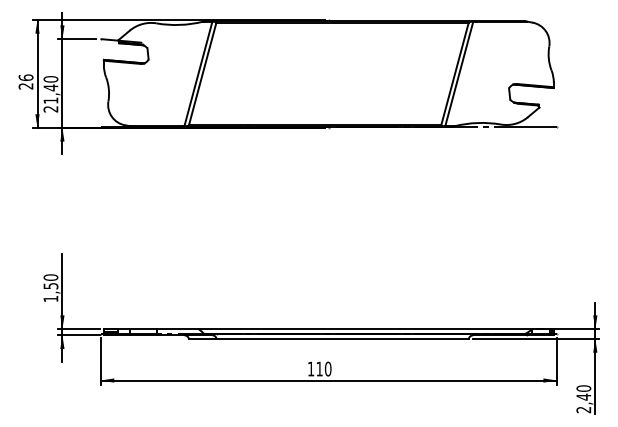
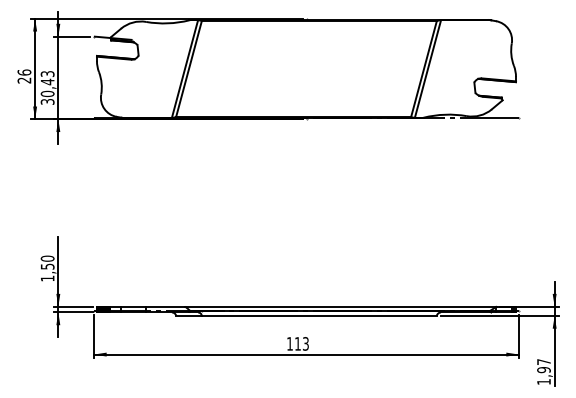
text: (50, 94) -> (47, 88), 21,40 -> 30,43
text: (327, 368) -> (305, 343), 110 -> 113
text: (583, 399) -> (543, 372), 2,40 -> 1,97

